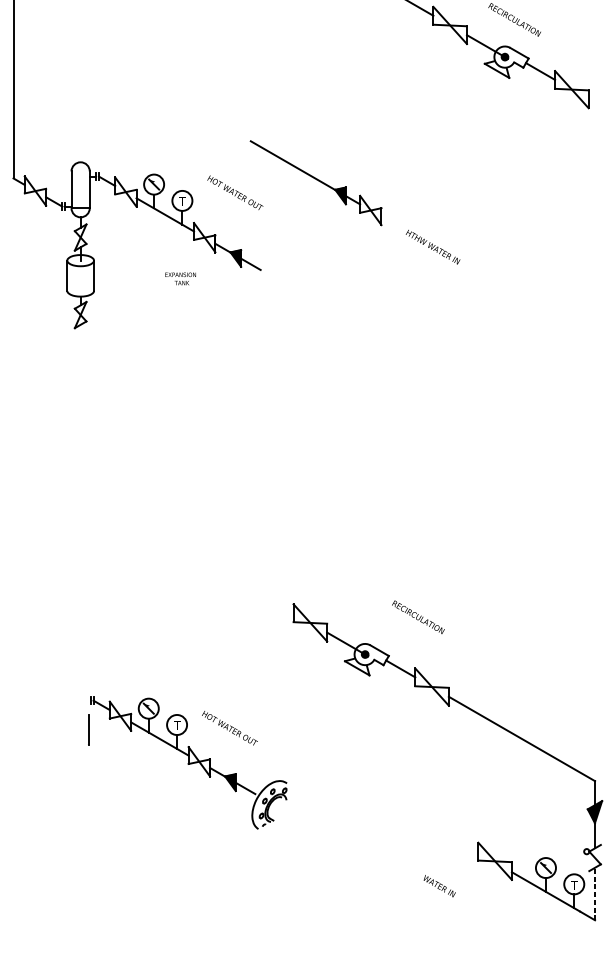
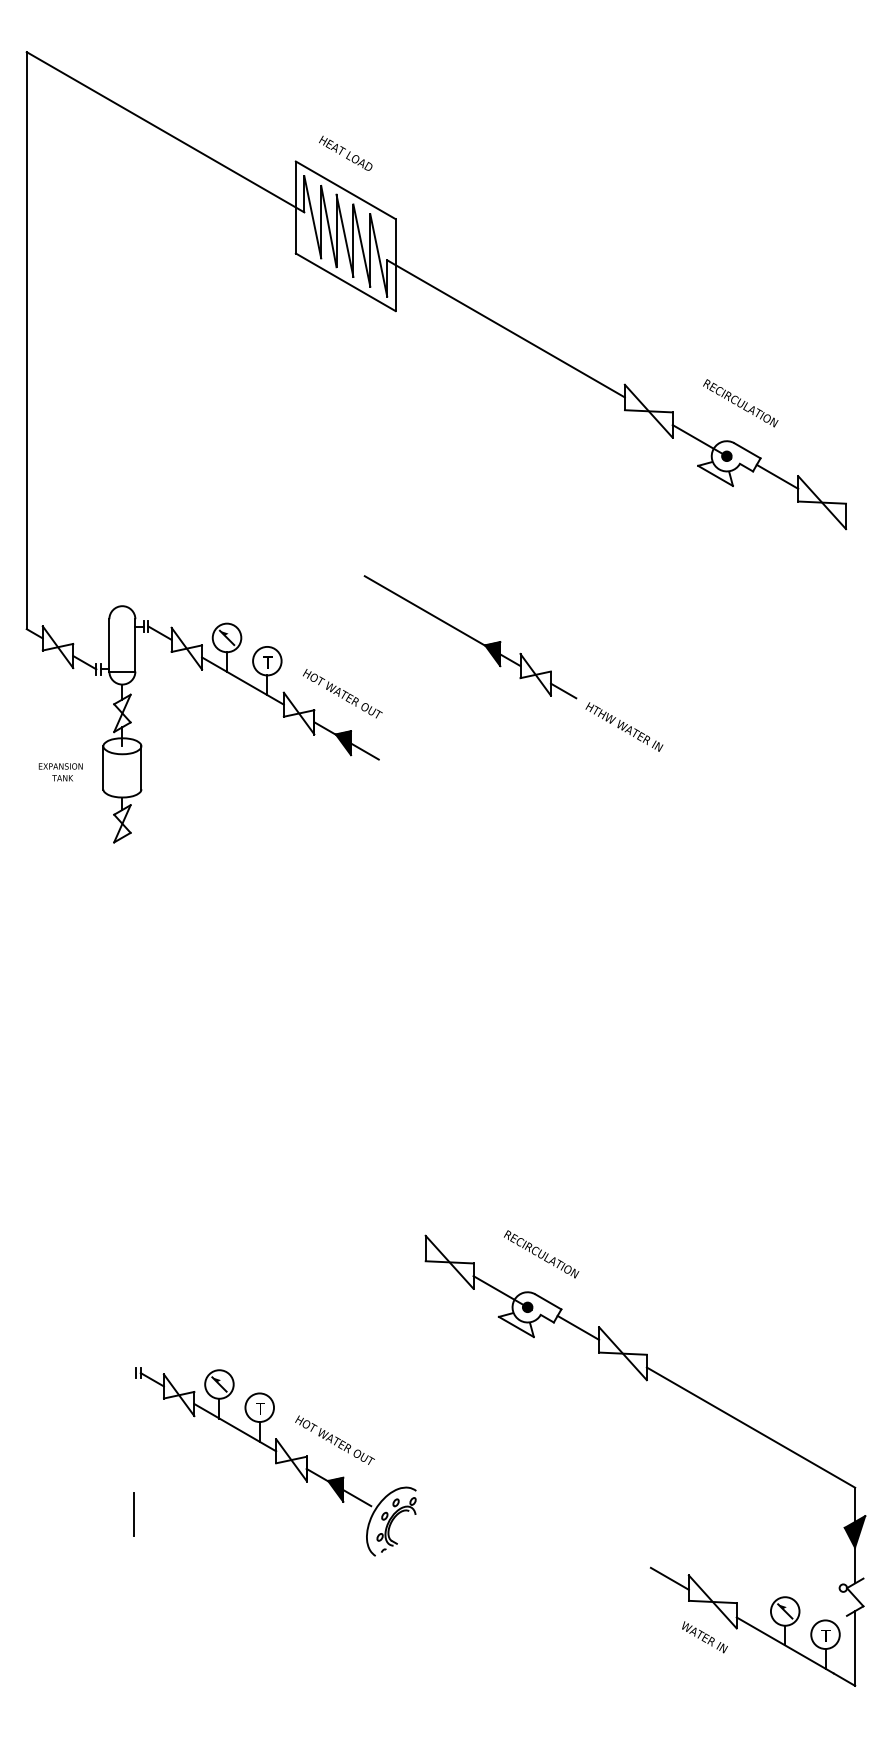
text: (235, 192) -> (342, 693), moved
line: (390, 221) -> (563, 690), added
text: (180, 279) -> (60, 772), moved
text: (418, 617) -> (541, 1254), moved
text: (229, 727) -> (334, 1439), moved
line: (88, 729) -> (133, 1514), moved
line: (464, 844) -> (669, 1578), added
text: (439, 886) -> (704, 1637), moved
line: (595, 894) -> (855, 1648), dashed -> solid

